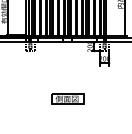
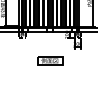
part: (68, 98) -> (50, 60), moved

